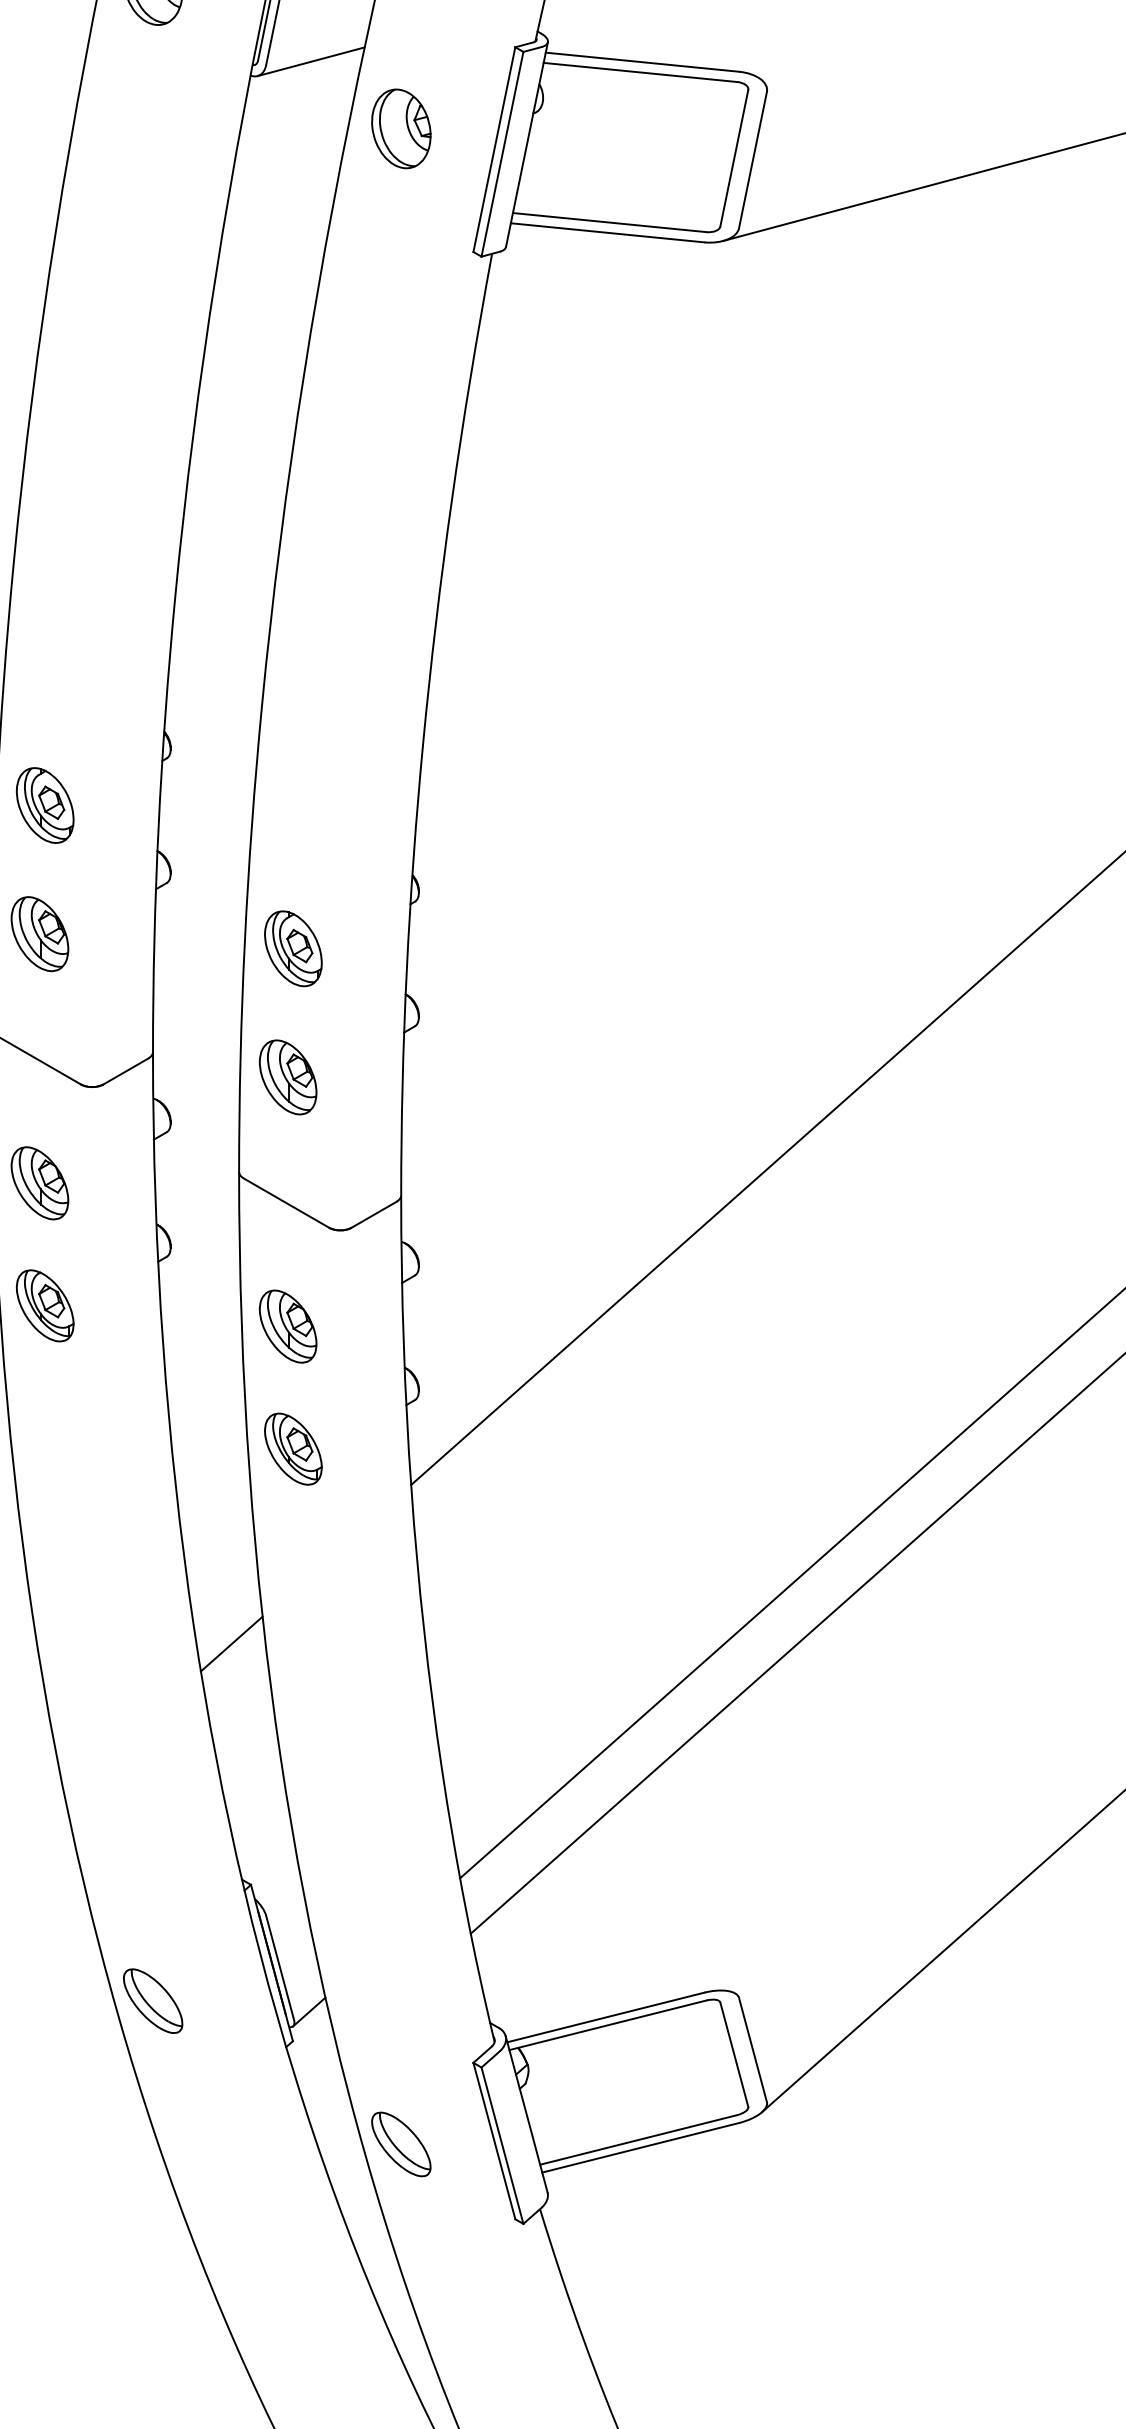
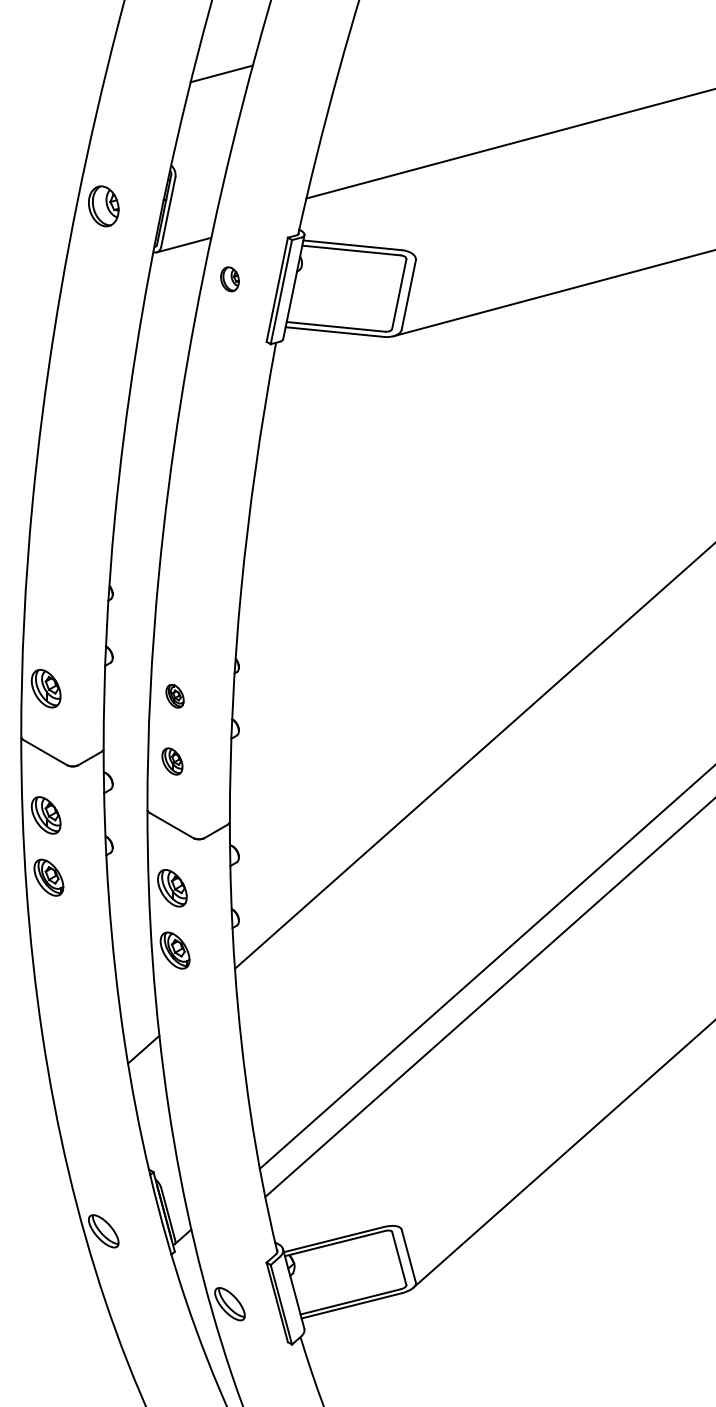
part: (400, 129) -> (229, 279), size x0.6
part: (44, 805) -> (48, 623), removed
part: (292, 949) -> (174, 696), size x0.6
part: (288, 1077) -> (172, 761), size x0.7

